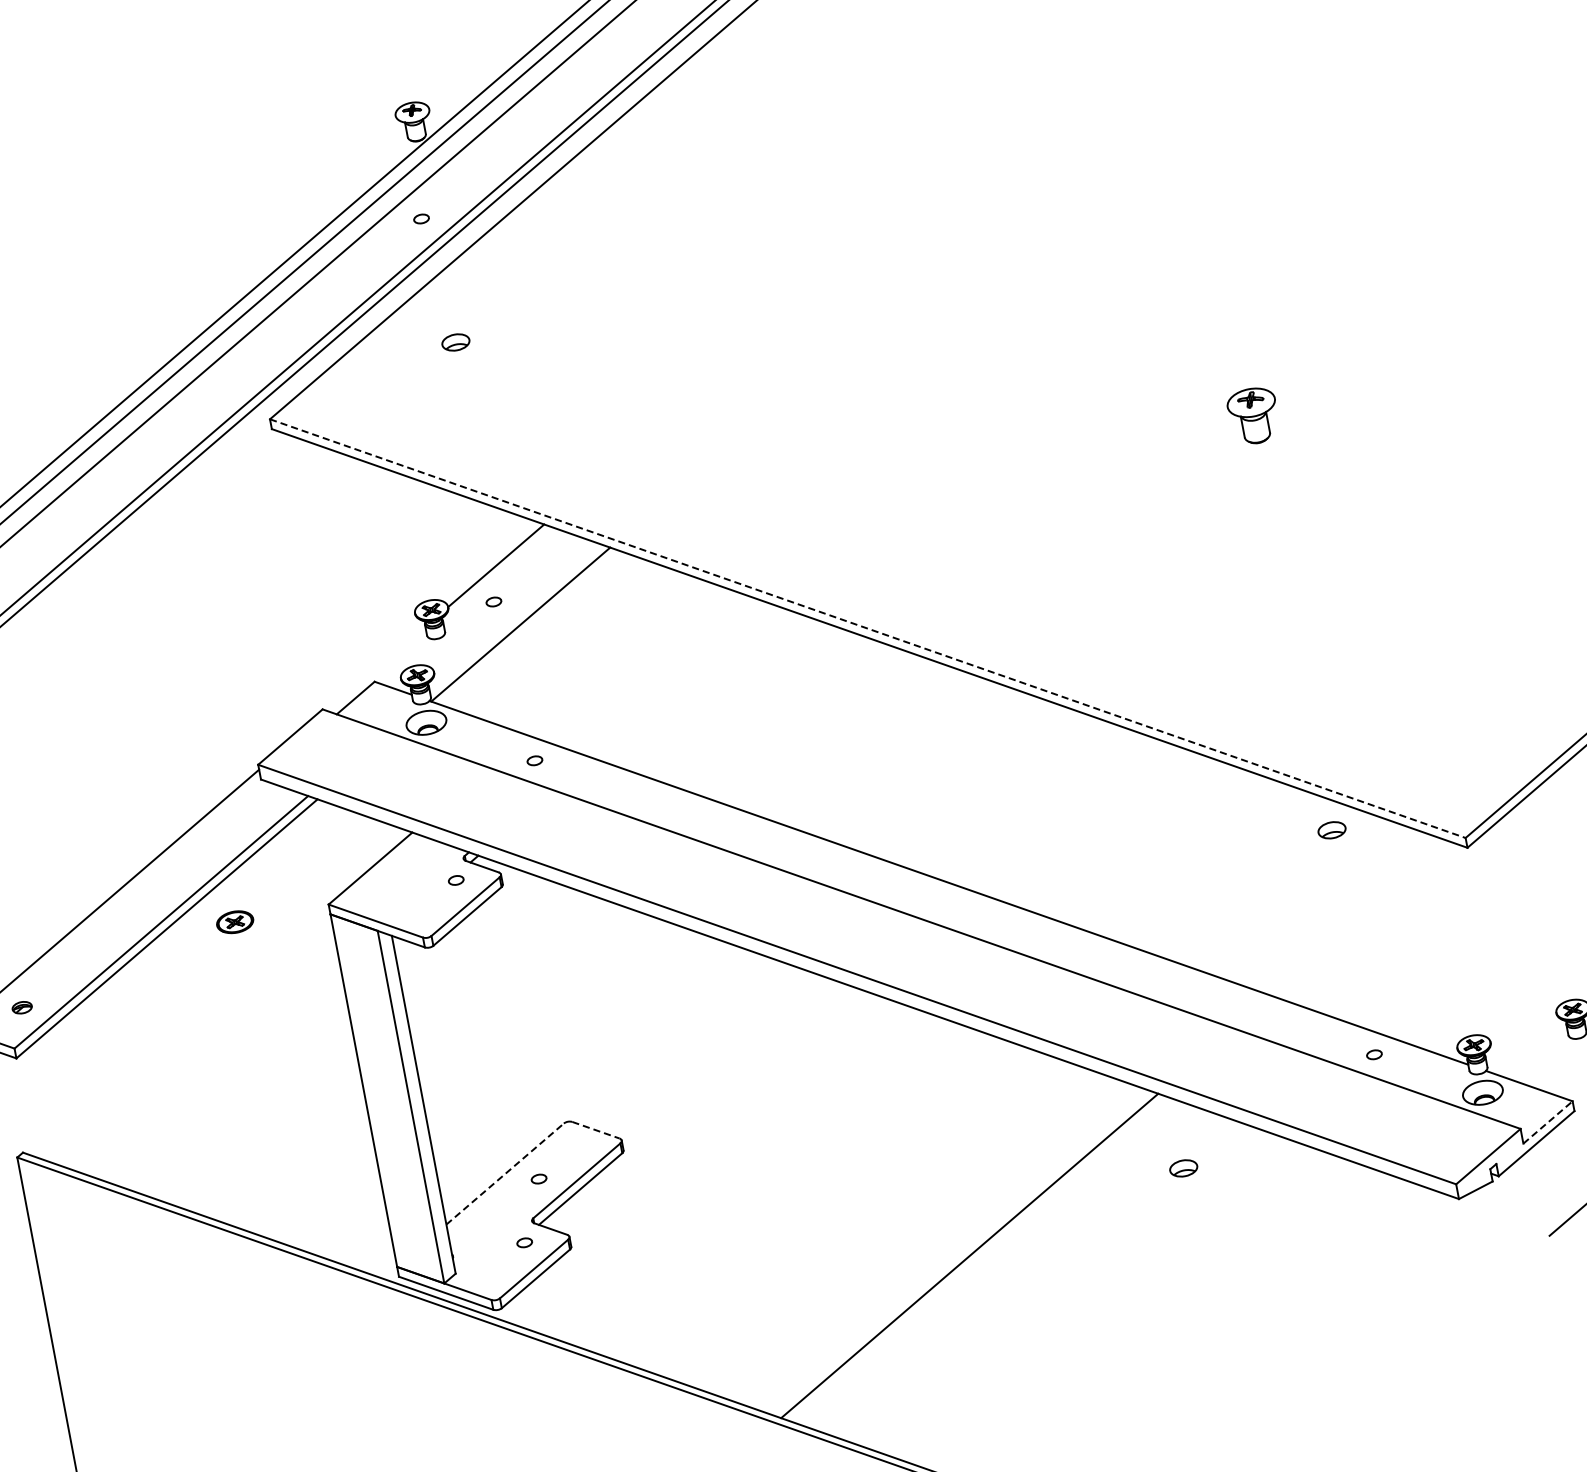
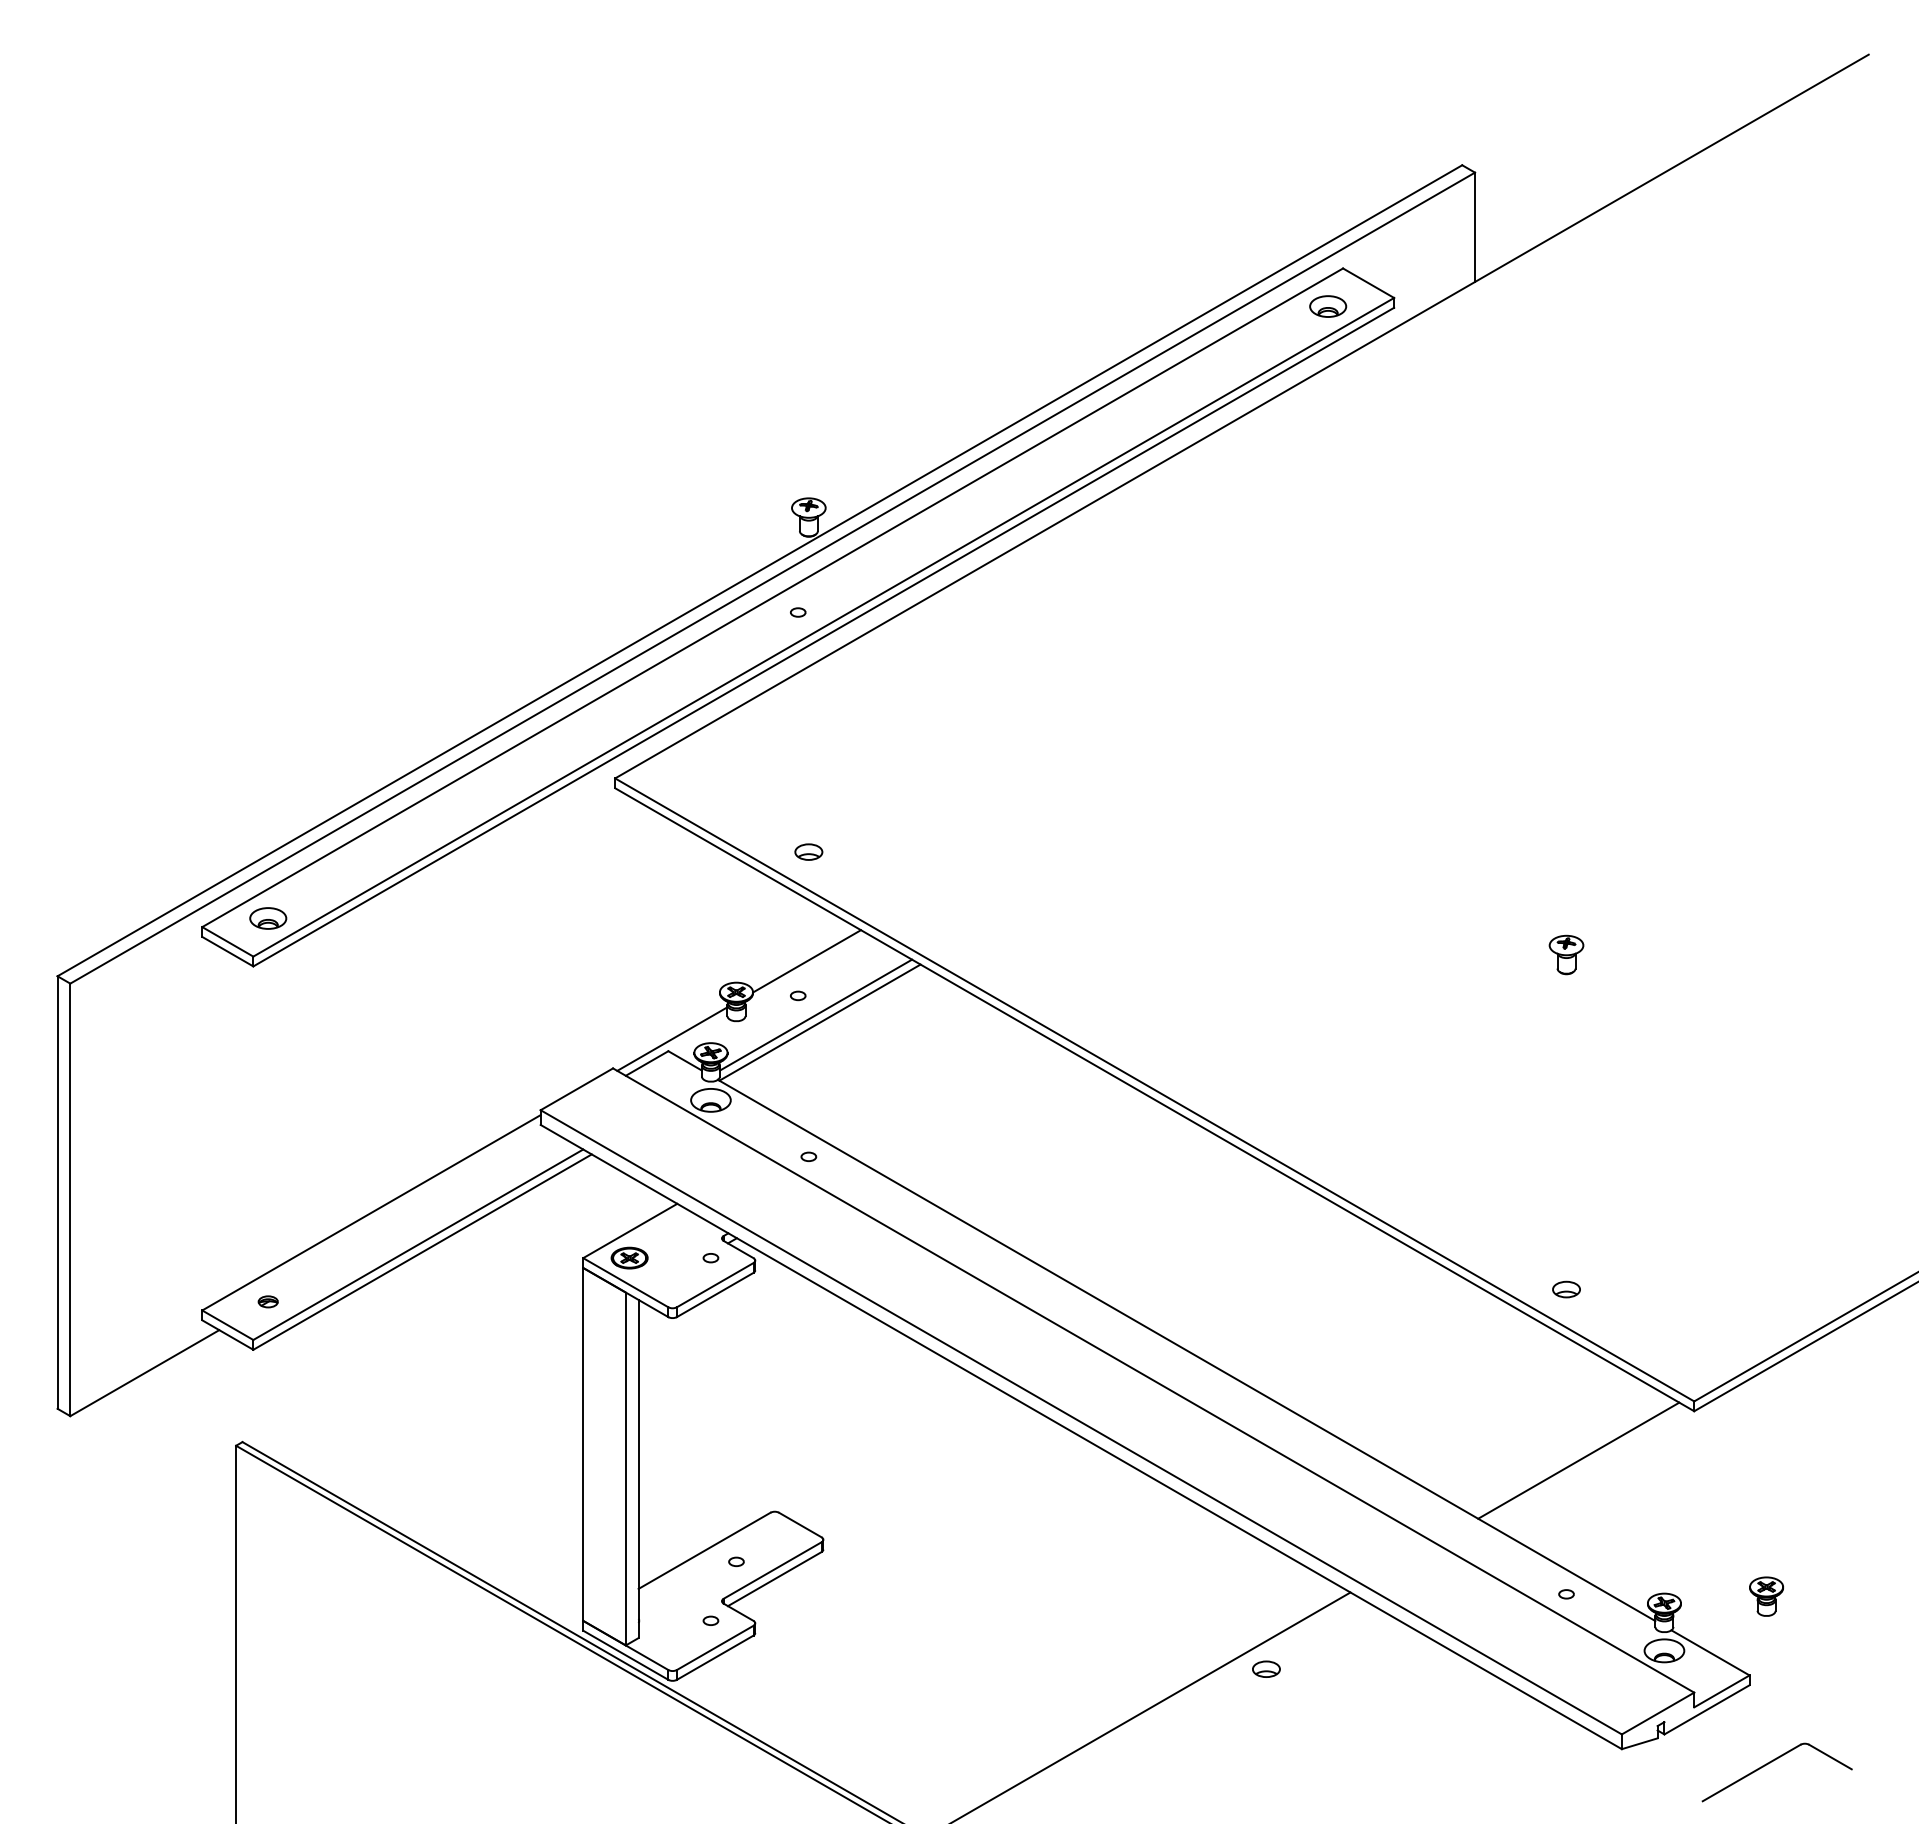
part: (455, 341) -> (808, 851), moved
part: (1253, 415) -> (1566, 954), size x0.71
line: (514, 617) -> (815, 1014), added
line: (867, 628) -> (1154, 1089), dashed -> solid
line: (376, 668) -> (672, 1038), added
part: (1331, 830) -> (1566, 1289), moved
line: (1361, 918) -> (1578, 1460), added
part: (234, 921) -> (629, 1257), moved
line: (1547, 1122) -> (1721, 1691), dashed -> solid
line: (596, 1130) -> (800, 1525), dashed -> solid
part: (1183, 1167) -> (1266, 1668), moved
line: (505, 1173) -> (705, 1550), dashed -> solid

